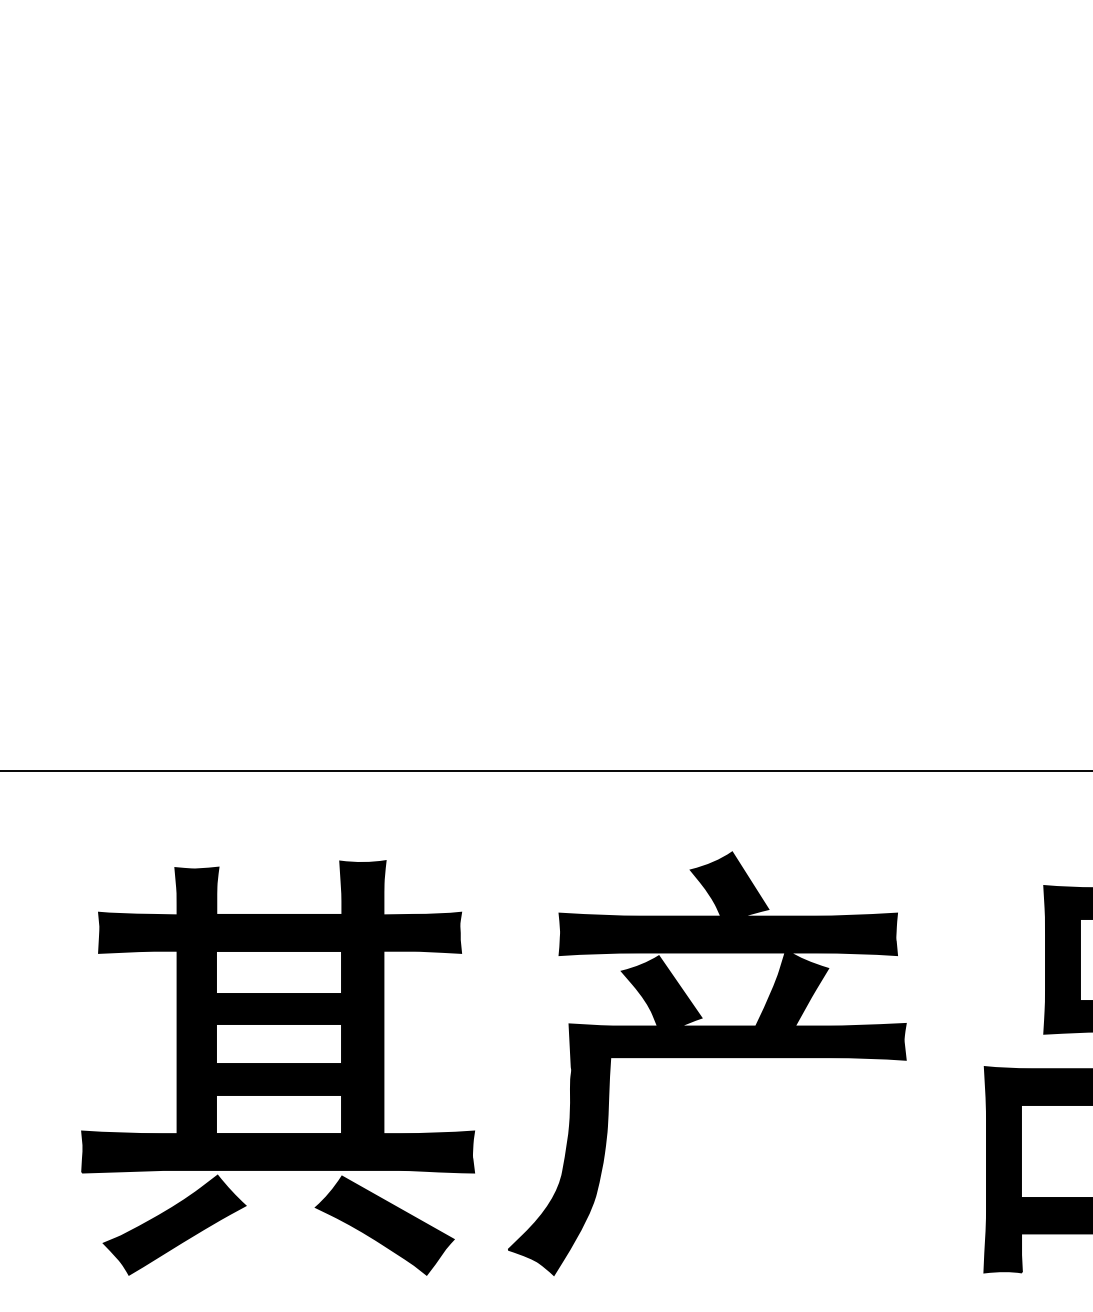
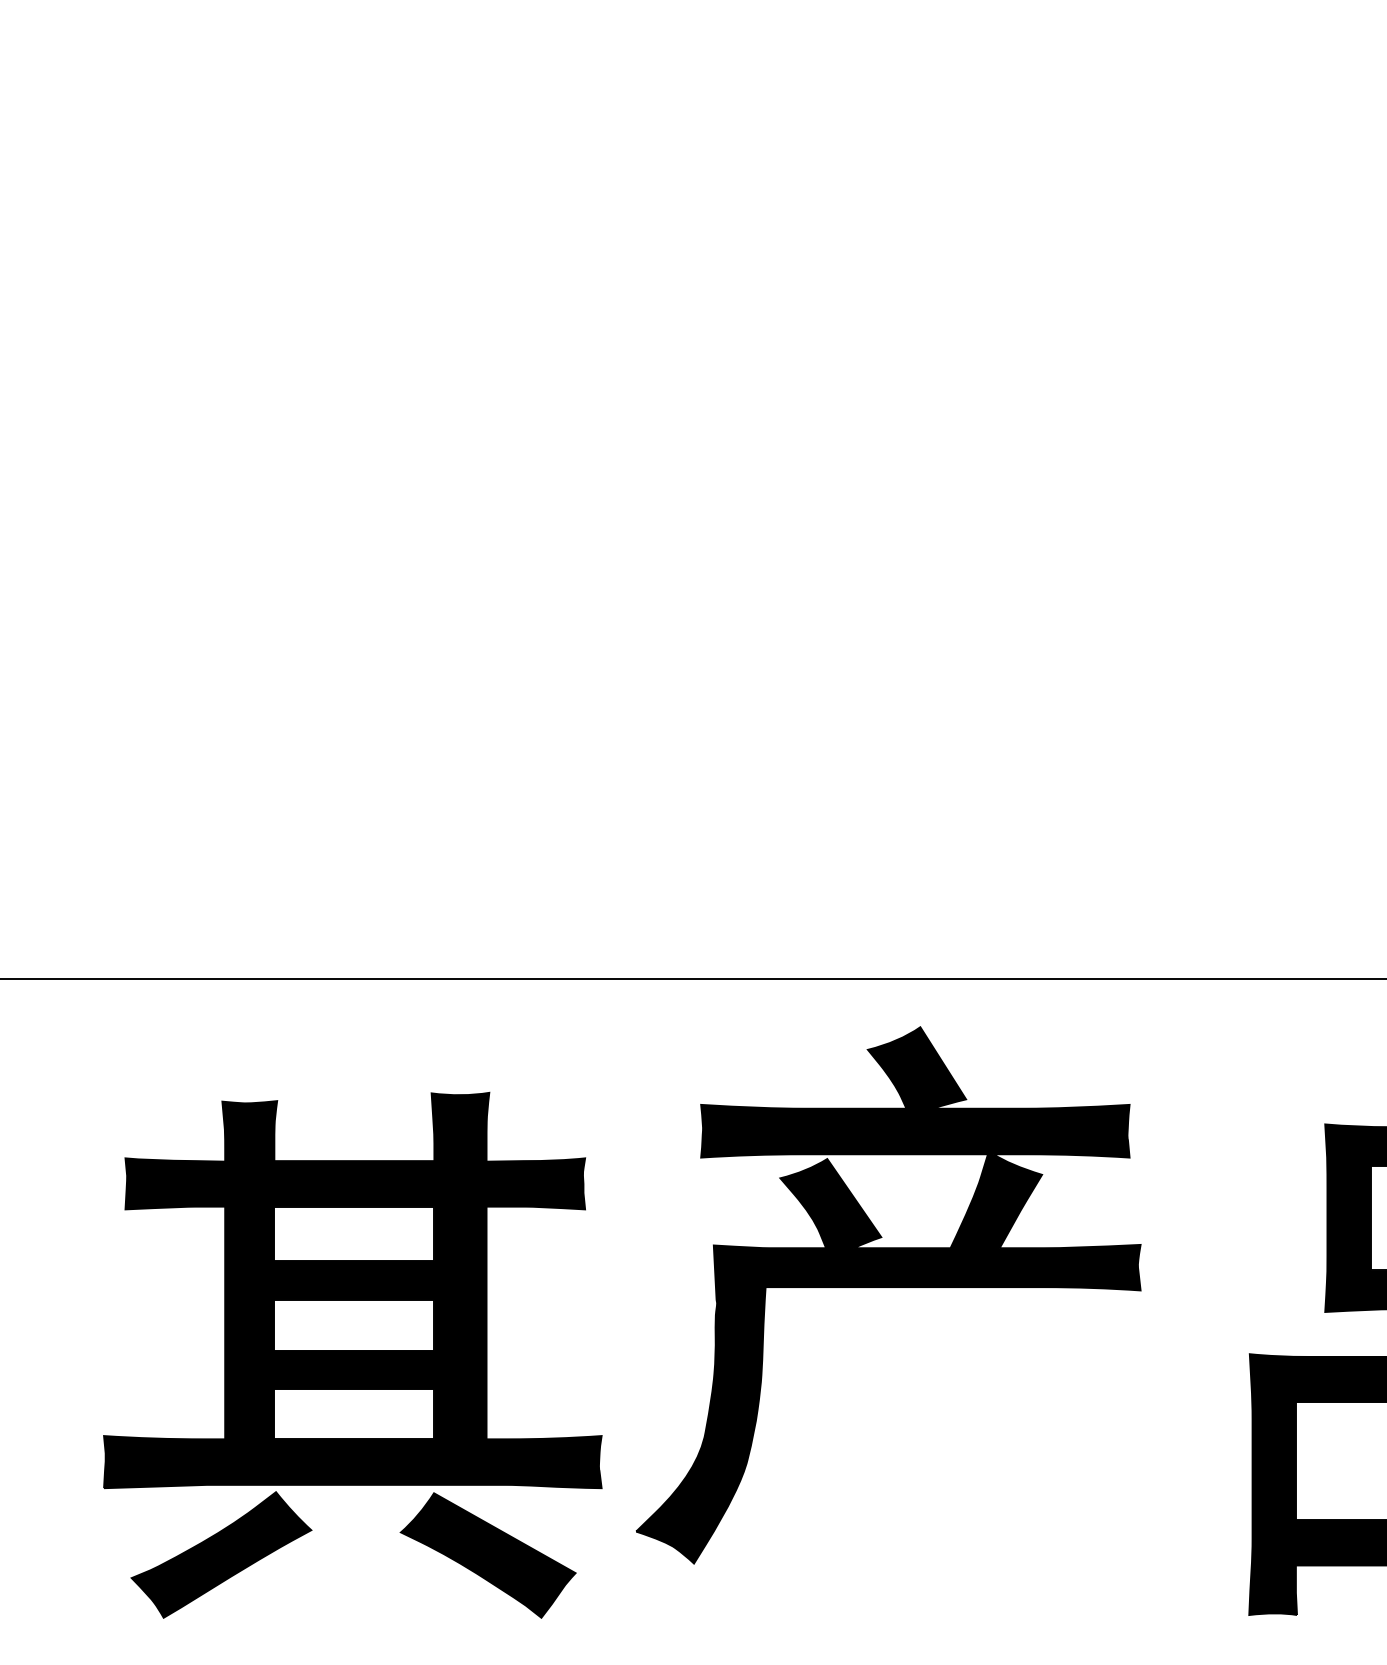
part: (707, 1063) -> (888, 1295), moved

